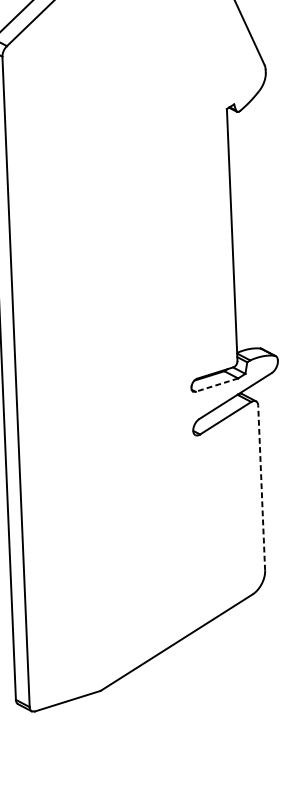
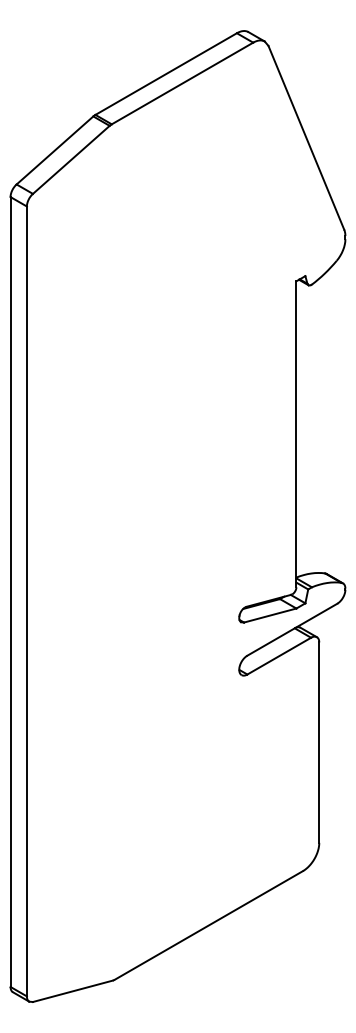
line: (216, 385) -> (269, 615), dashed -> solid
line: (261, 487) -> (319, 742), dashed -> solid

